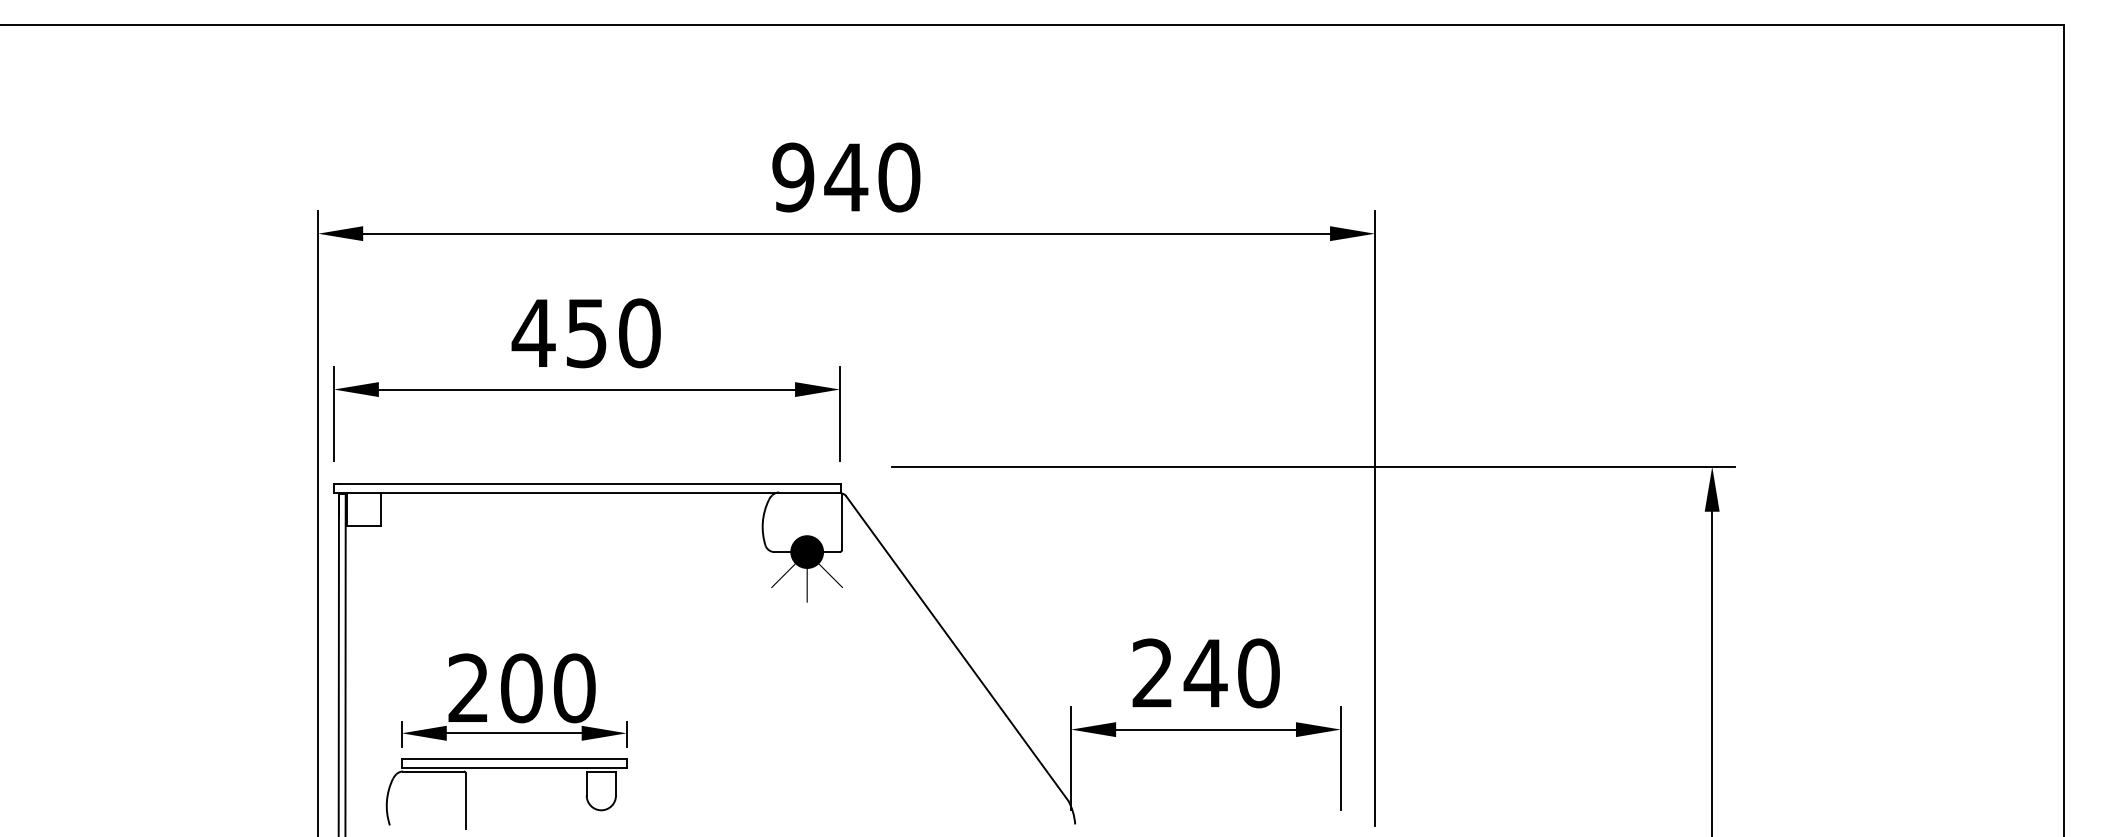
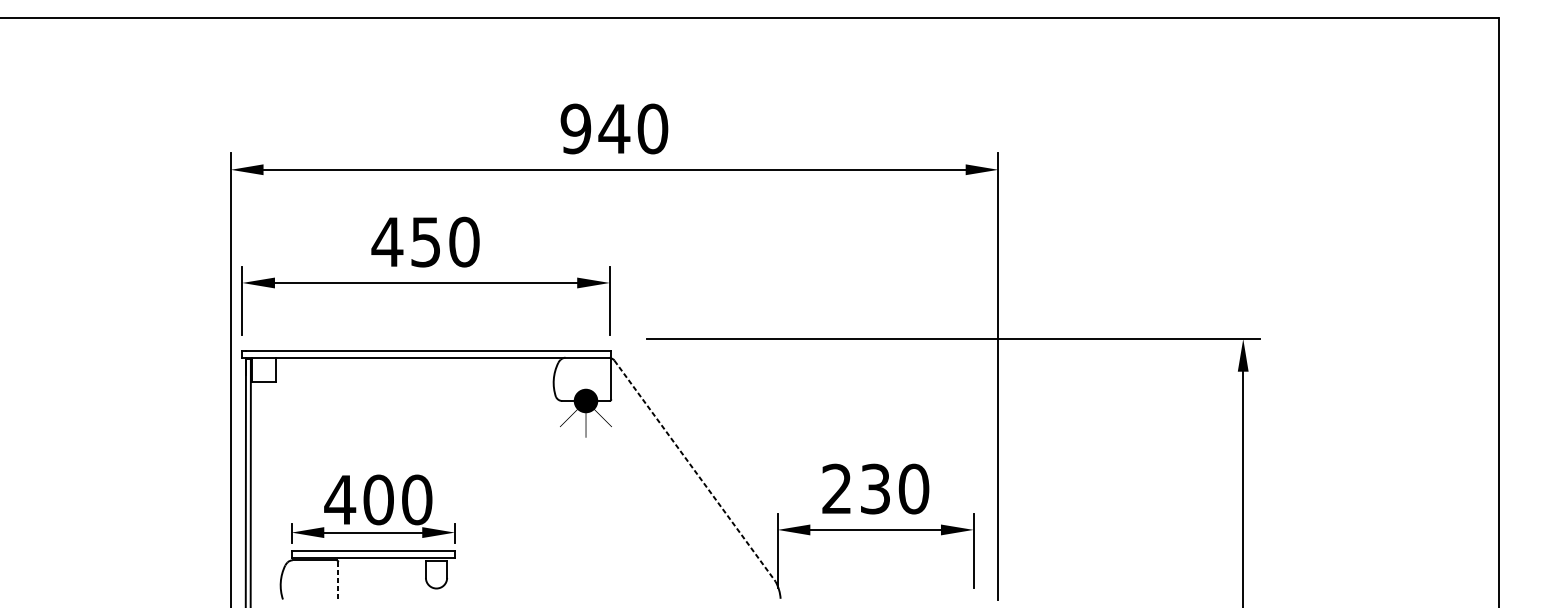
line: (957, 649) -> (695, 471), solid -> dashed
text: (1205, 673) -> (875, 489), 240 -> 230
text: (468, 687) -> (340, 499), 200 -> 400
line: (466, 801) -> (338, 582), solid -> dashed

